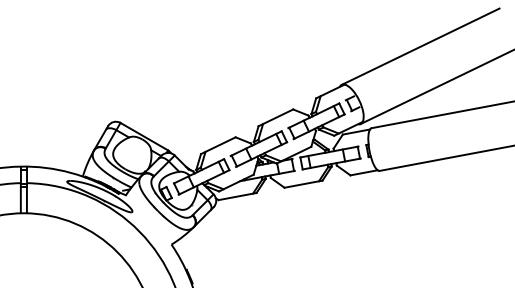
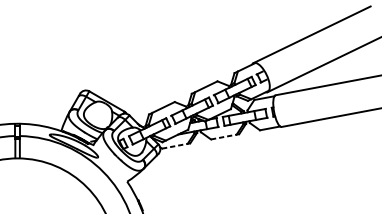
line: (304, 184) -> (225, 137), solid -> dashed
line: (238, 196) -> (176, 145), solid -> dashed

